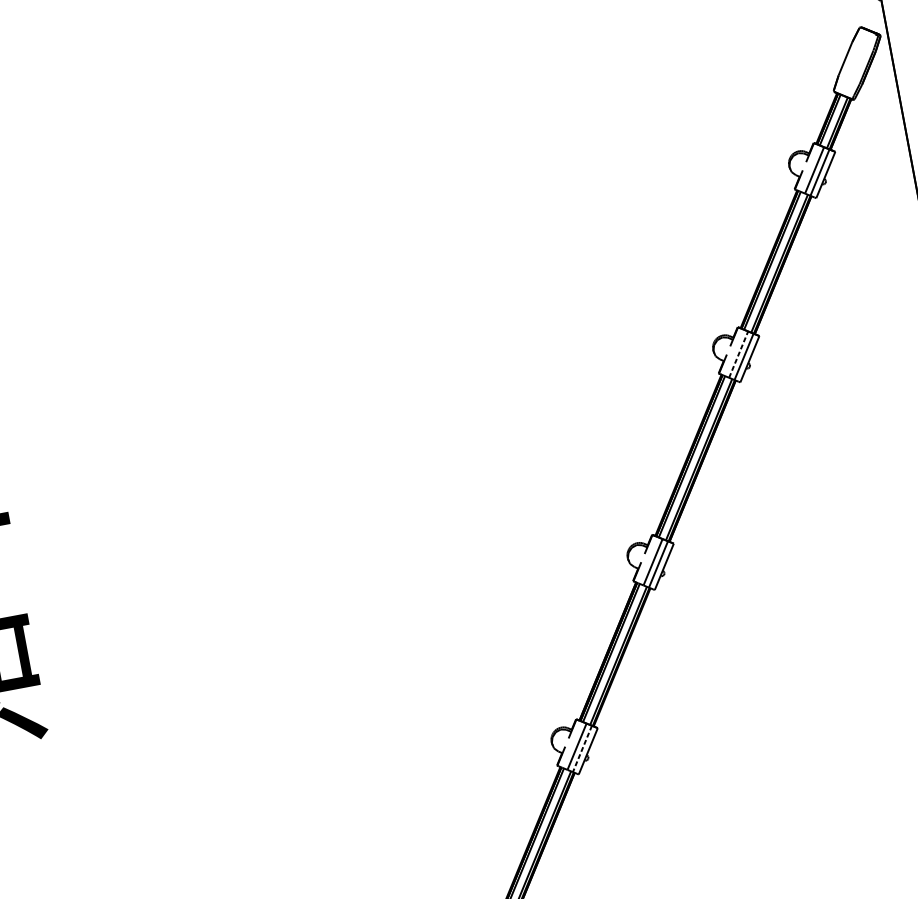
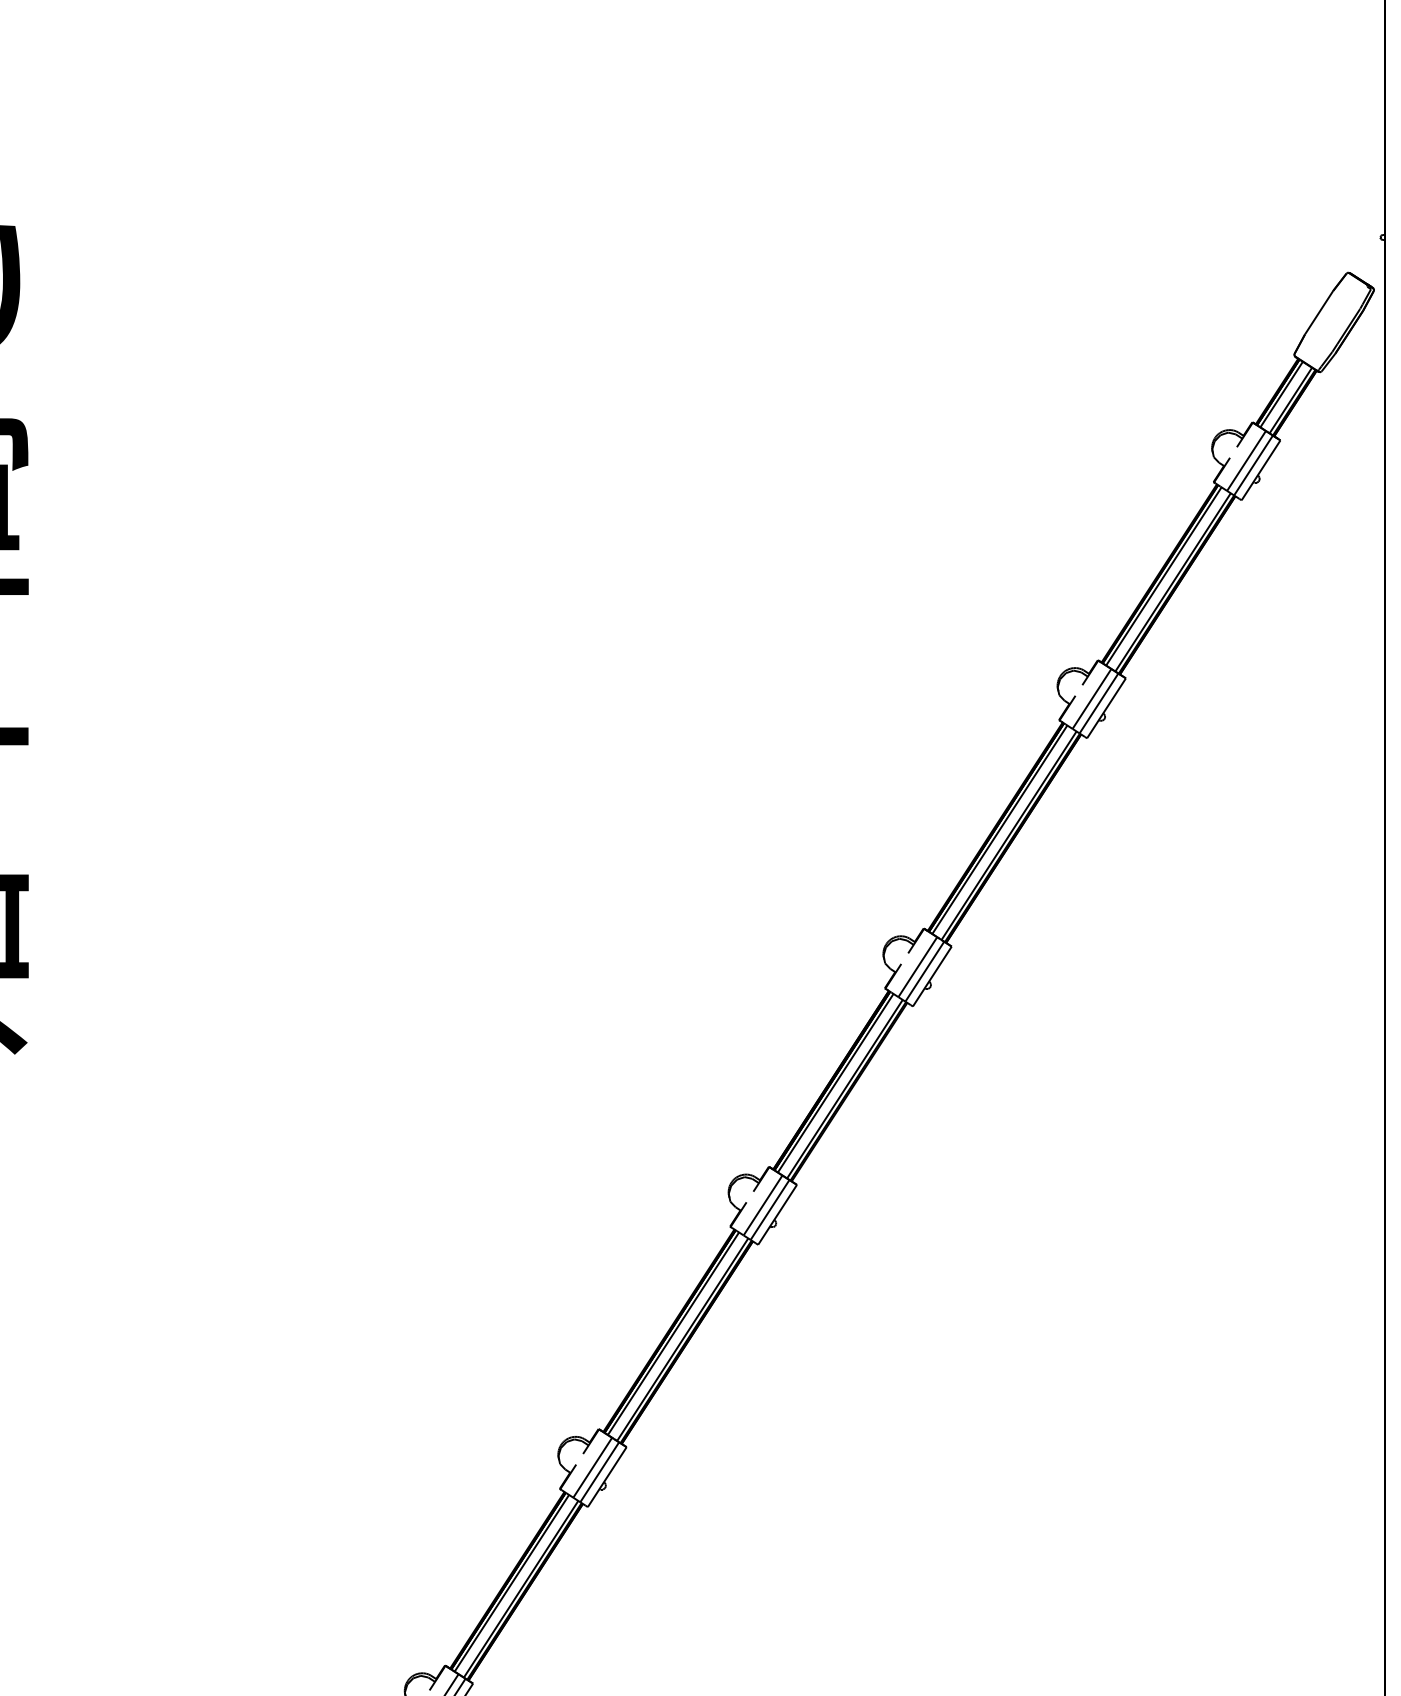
line: (738, 354) -> (1091, 698), dashed -> solid
line: (582, 748) -> (770, 1209), dashed -> solid

